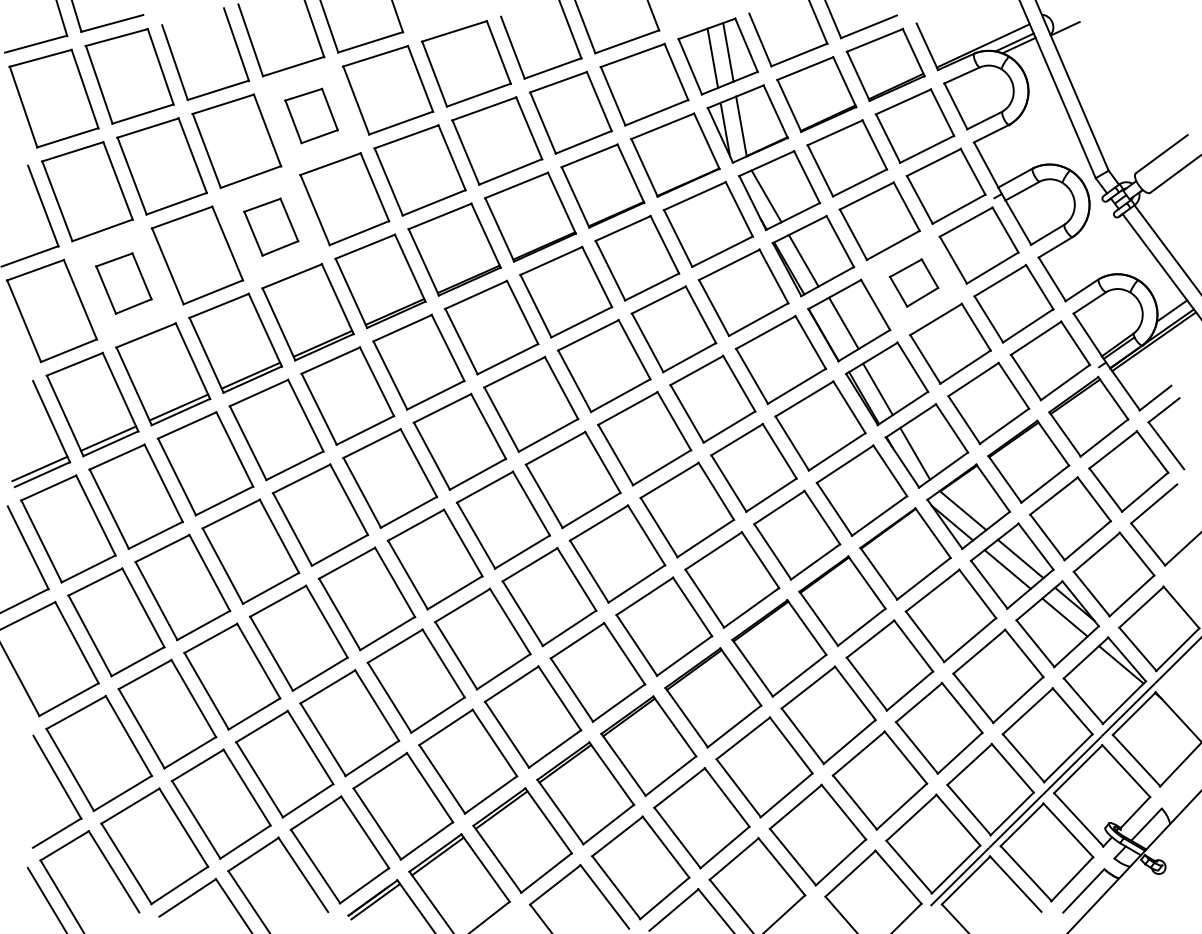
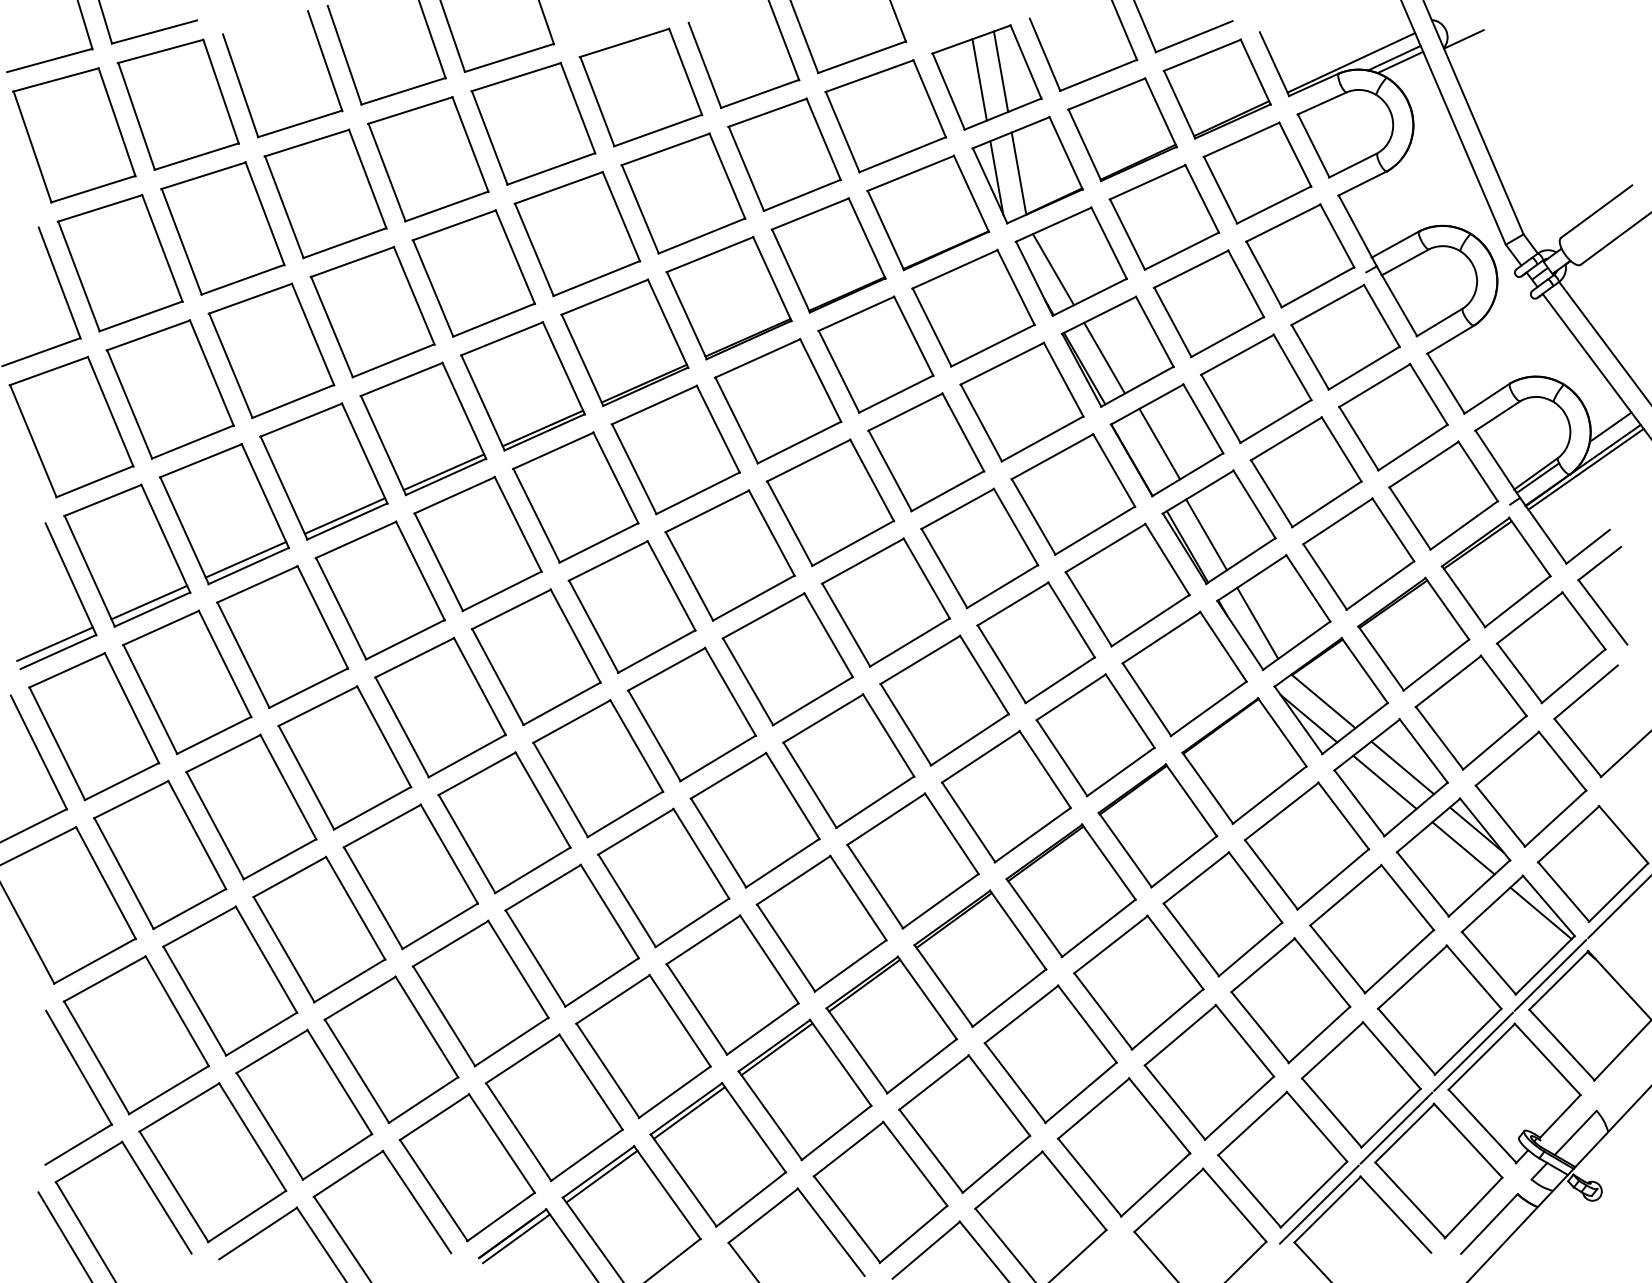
part: (311, 115) -> (428, 158), size x1.67
part: (271, 226) -> (373, 311), size x1.67
part: (913, 282) -> (1255, 387), size x1.67
part: (123, 283) -> (169, 389), size x1.67

